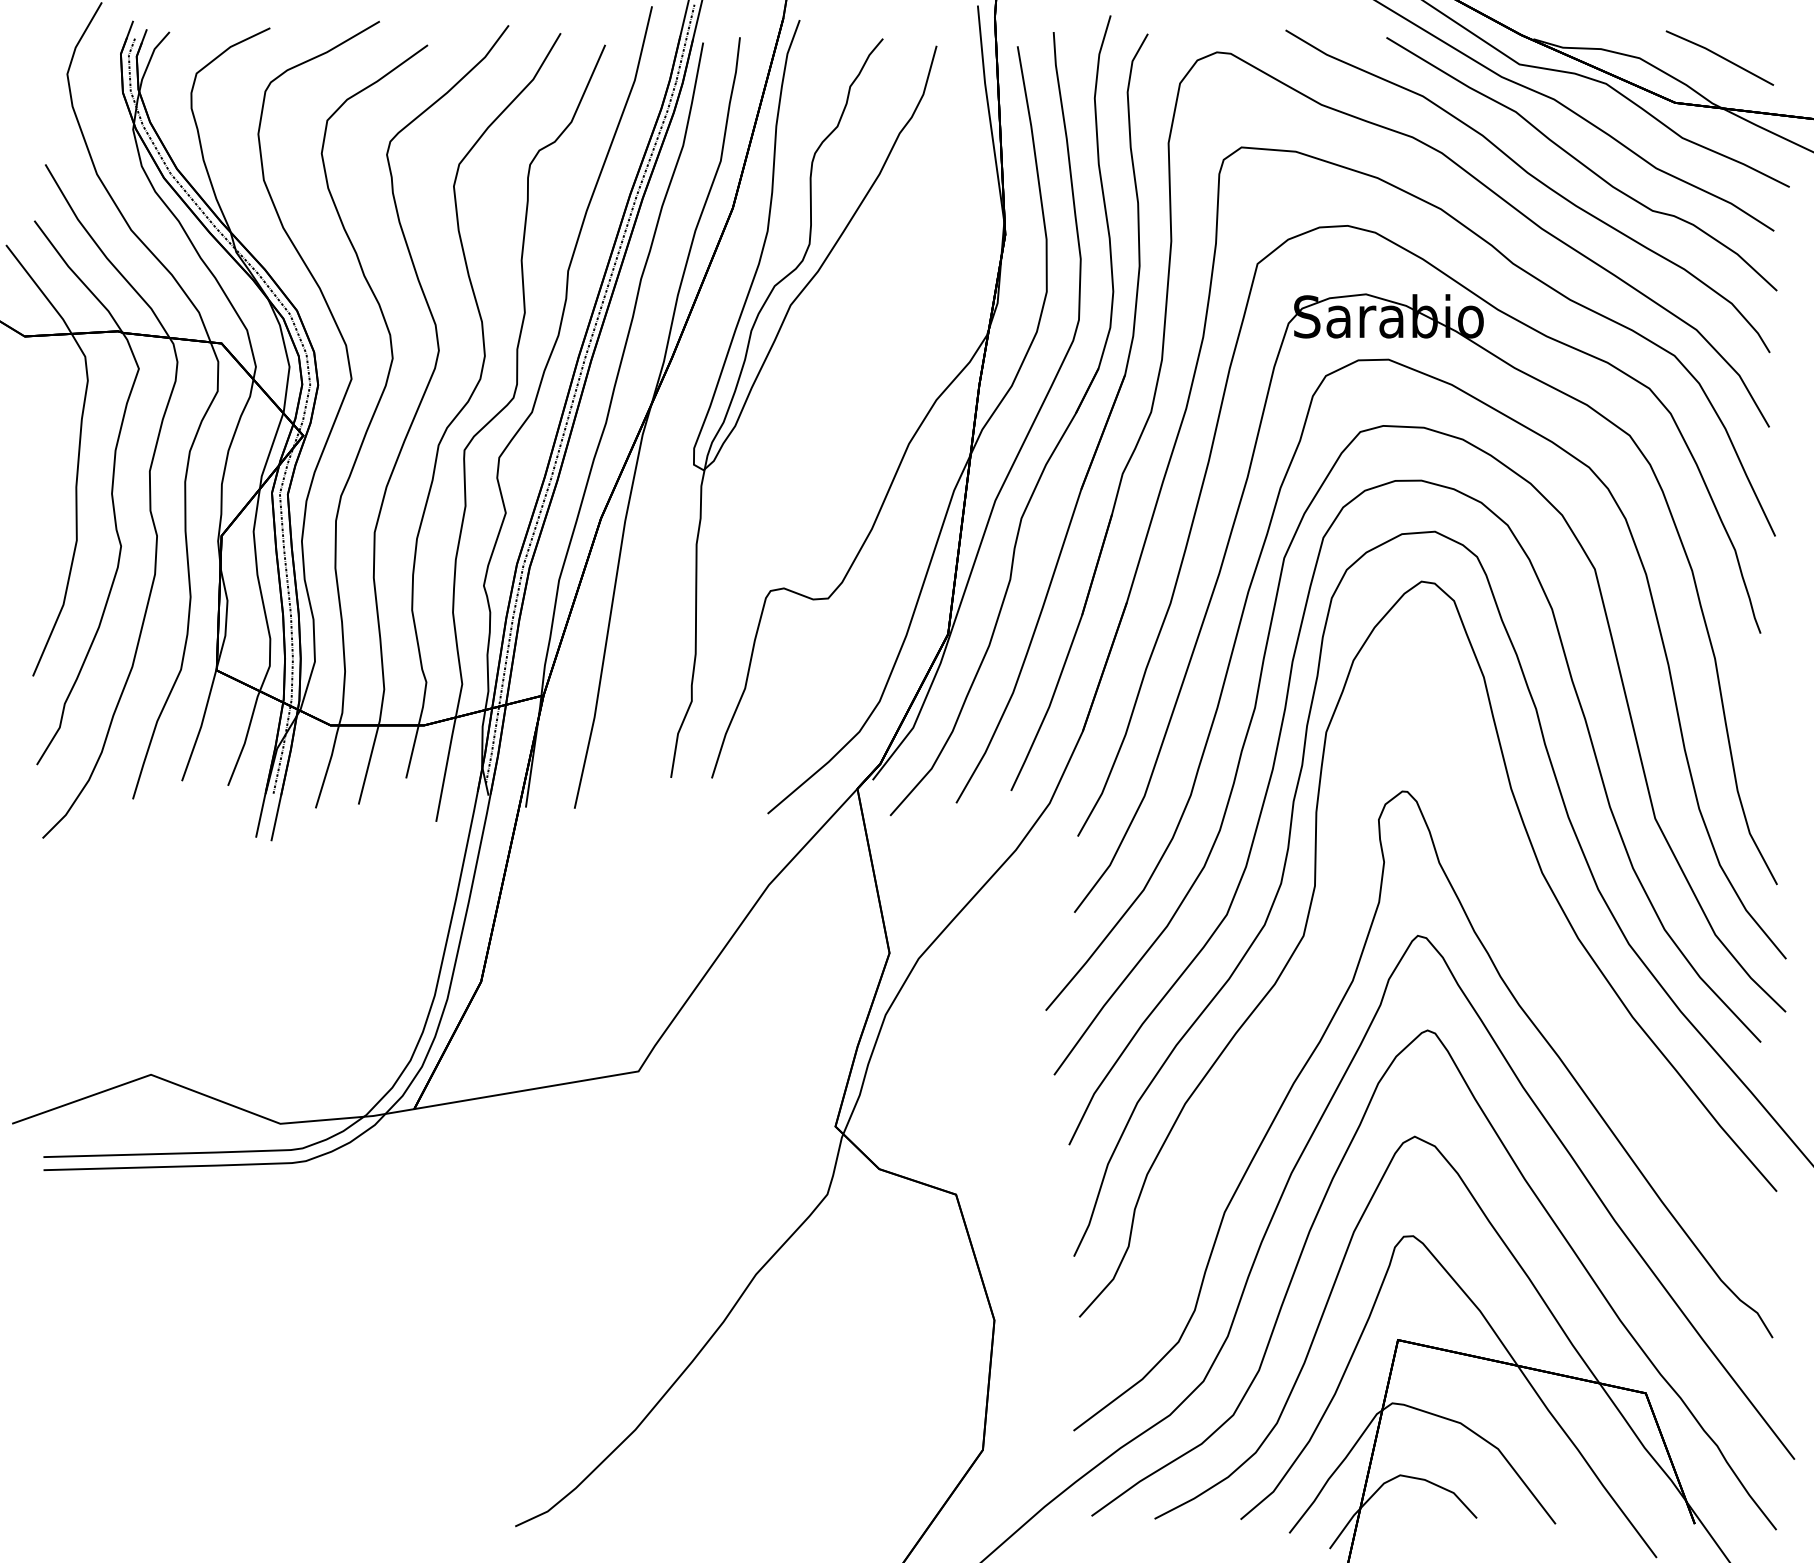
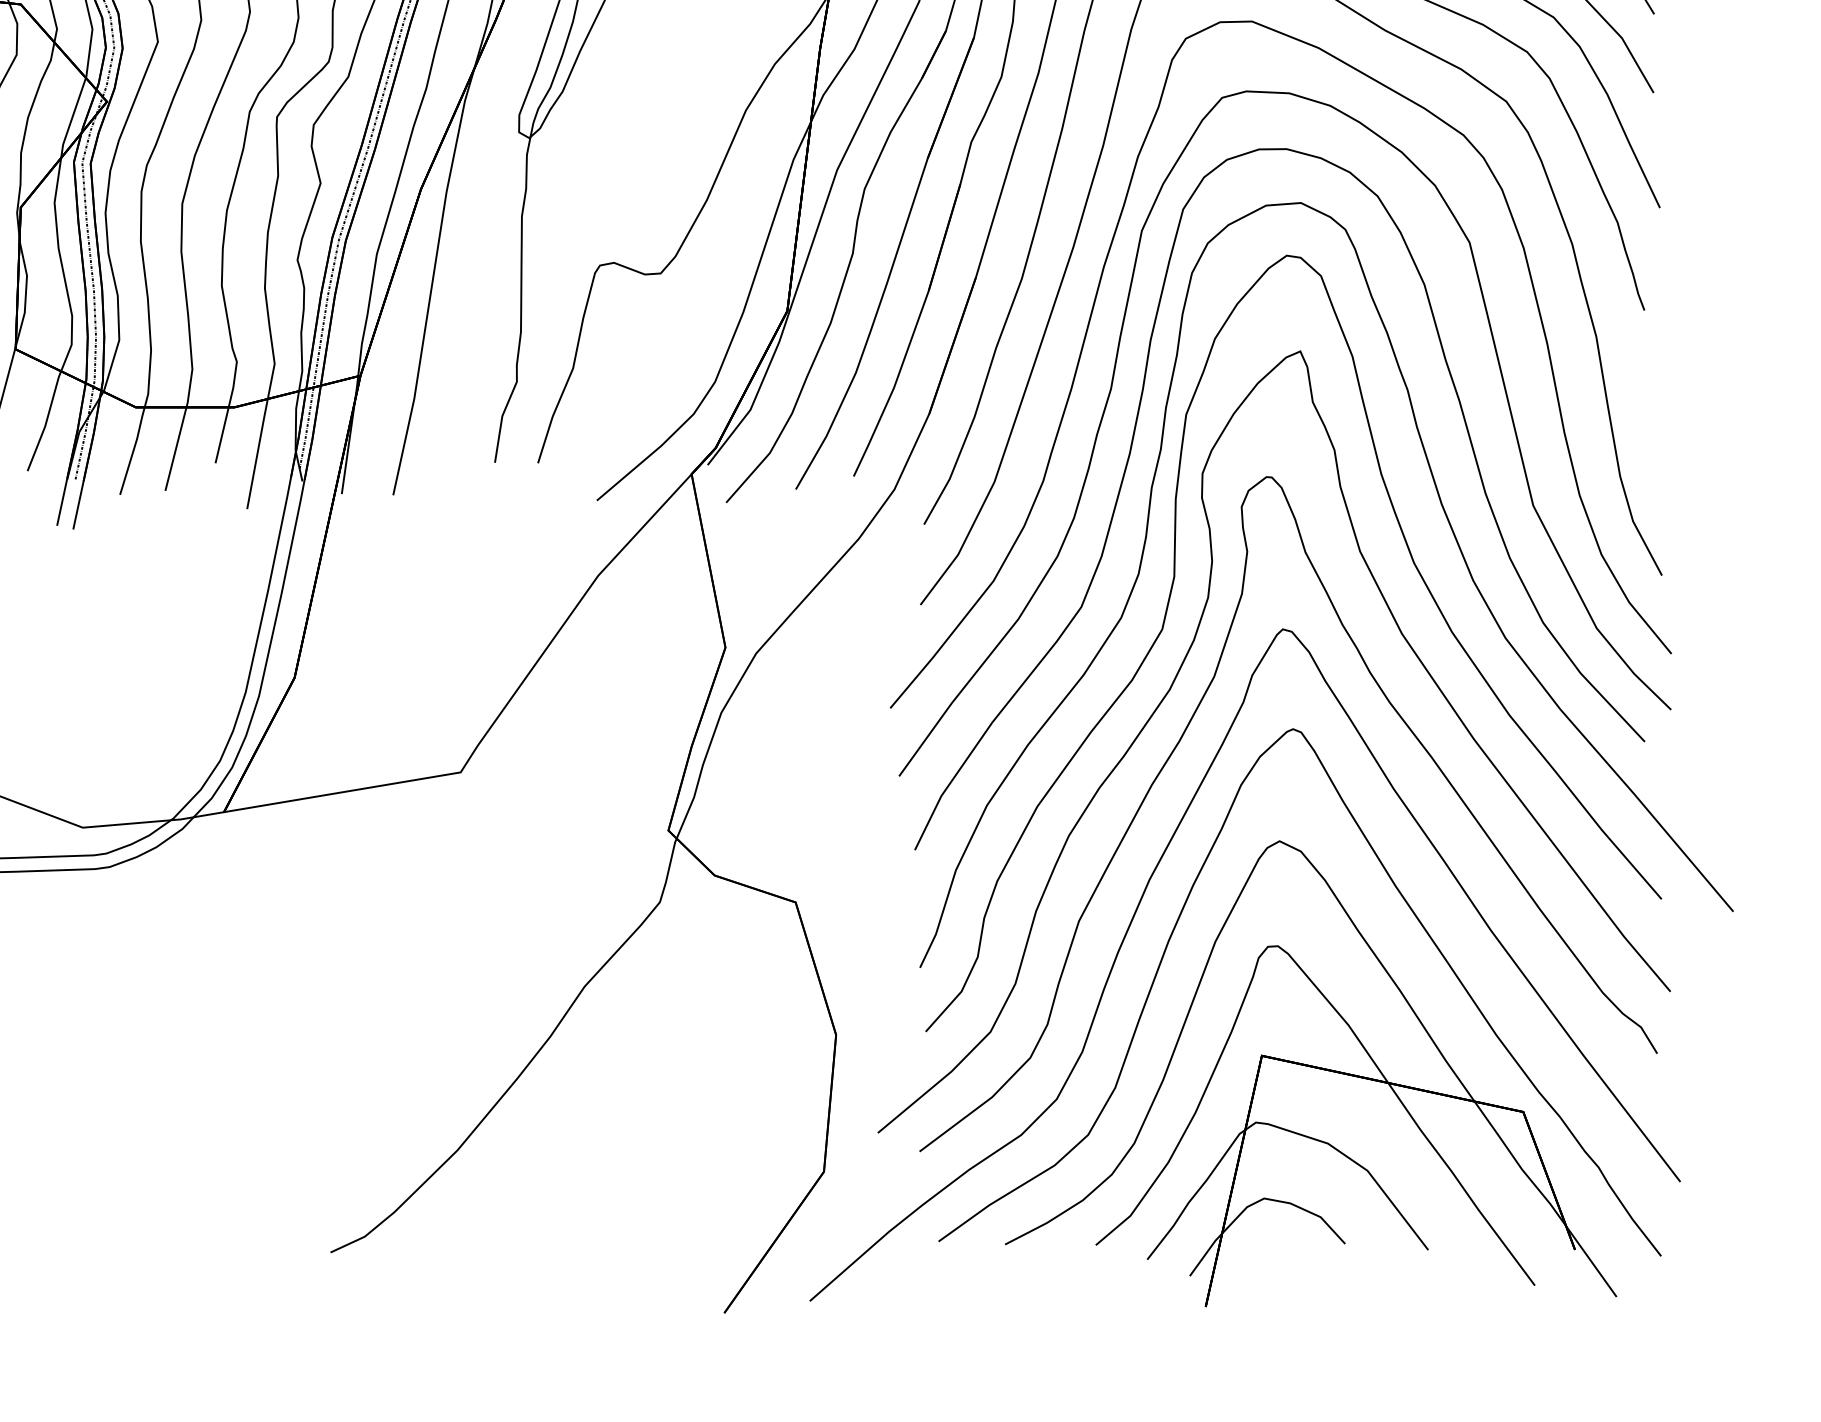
part: (1311, 993) -> (1170, 690), added

